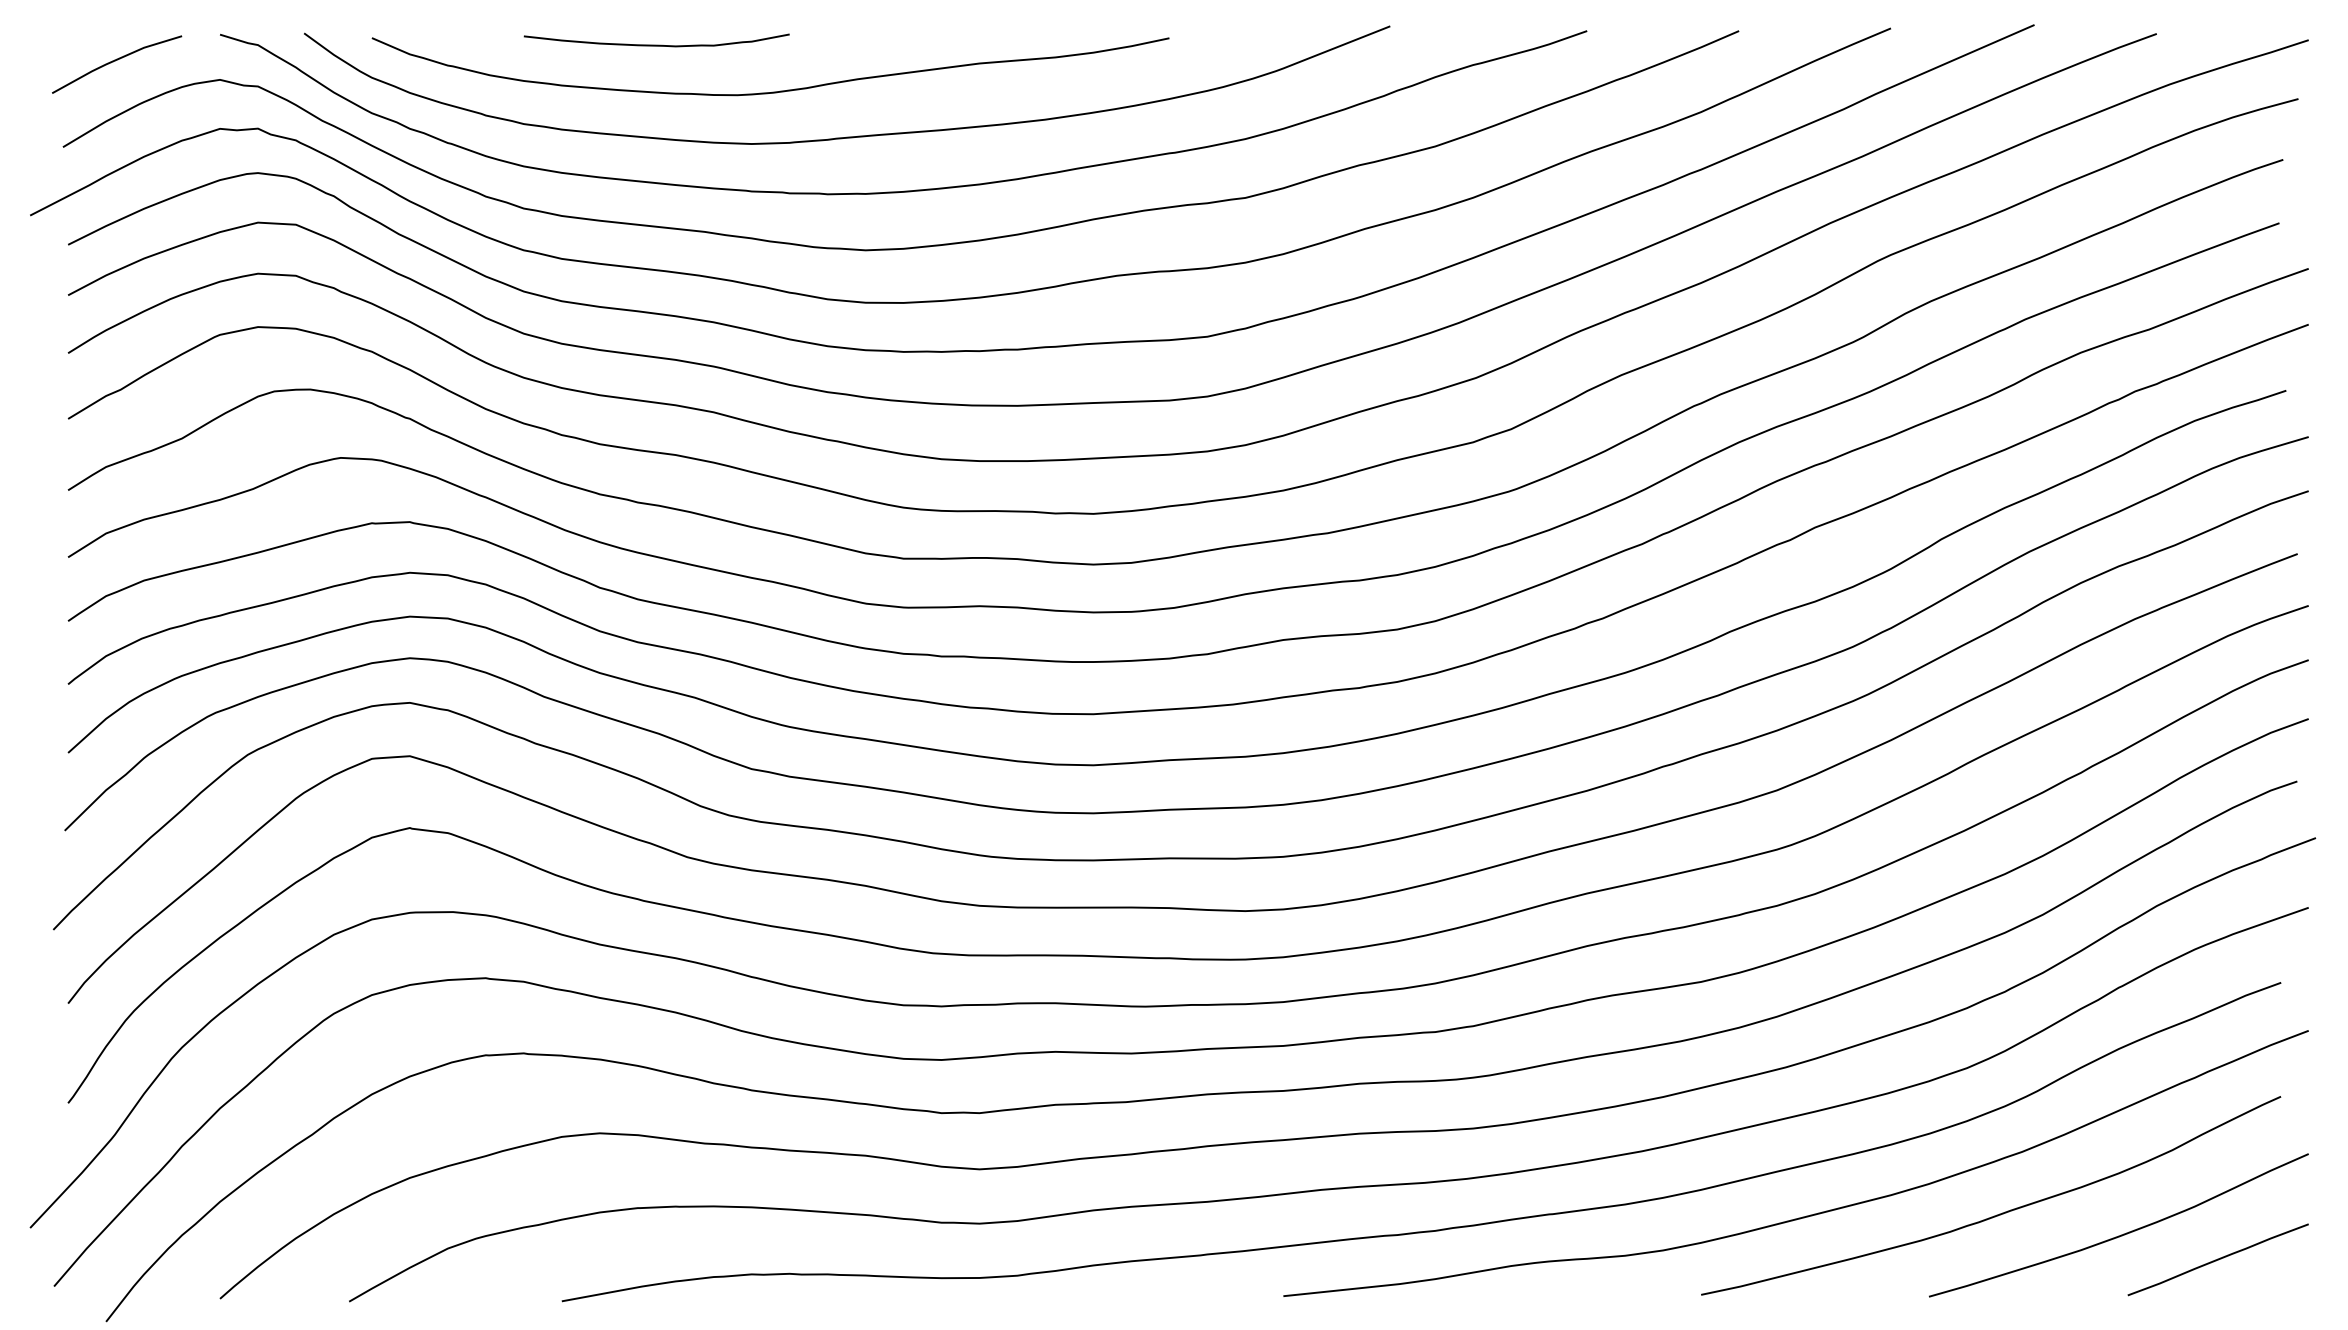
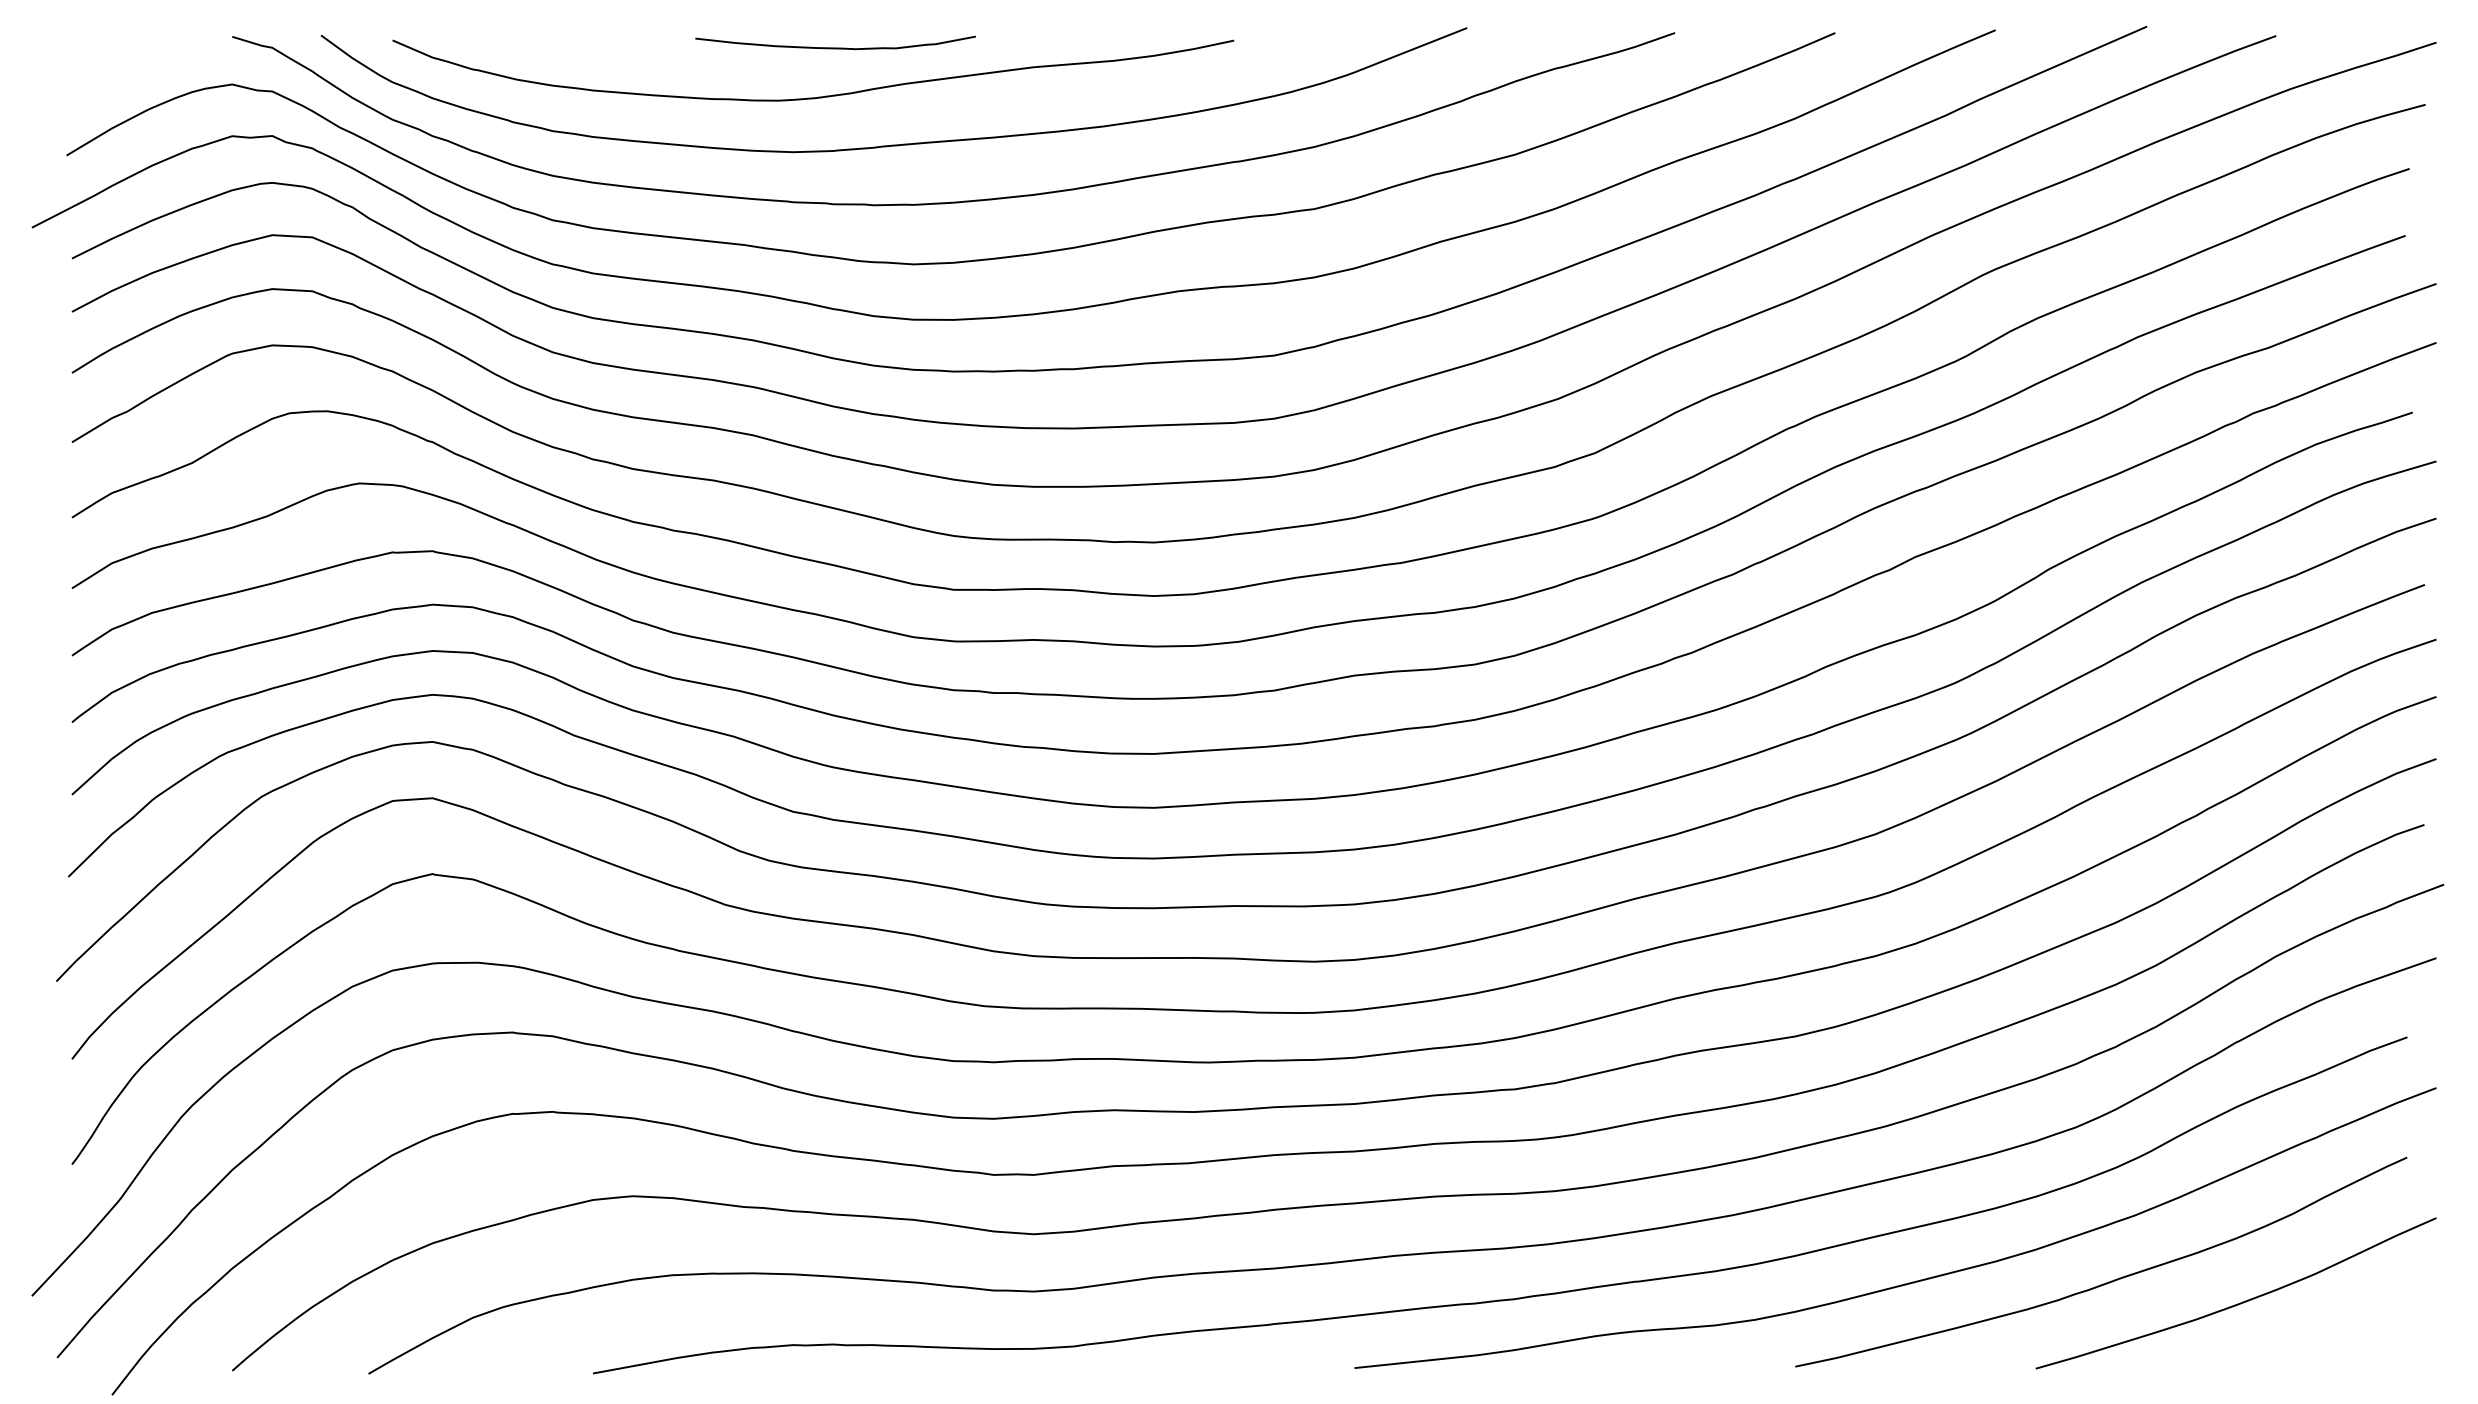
curve: (656, 44) -> (835, 47), moved
line: (115, 61) -> (121, 65), removed
line: (2217, 1259) -> (2340, 1329), removed

